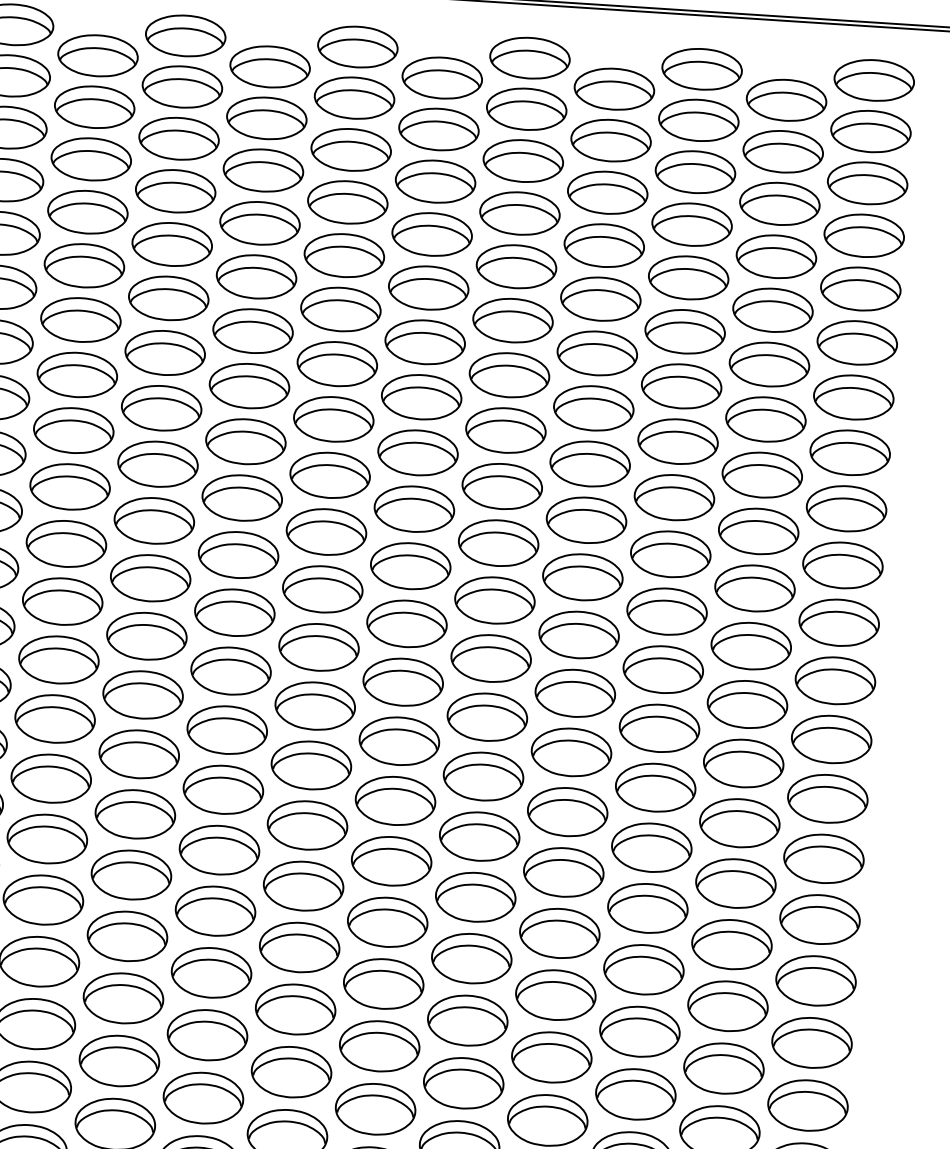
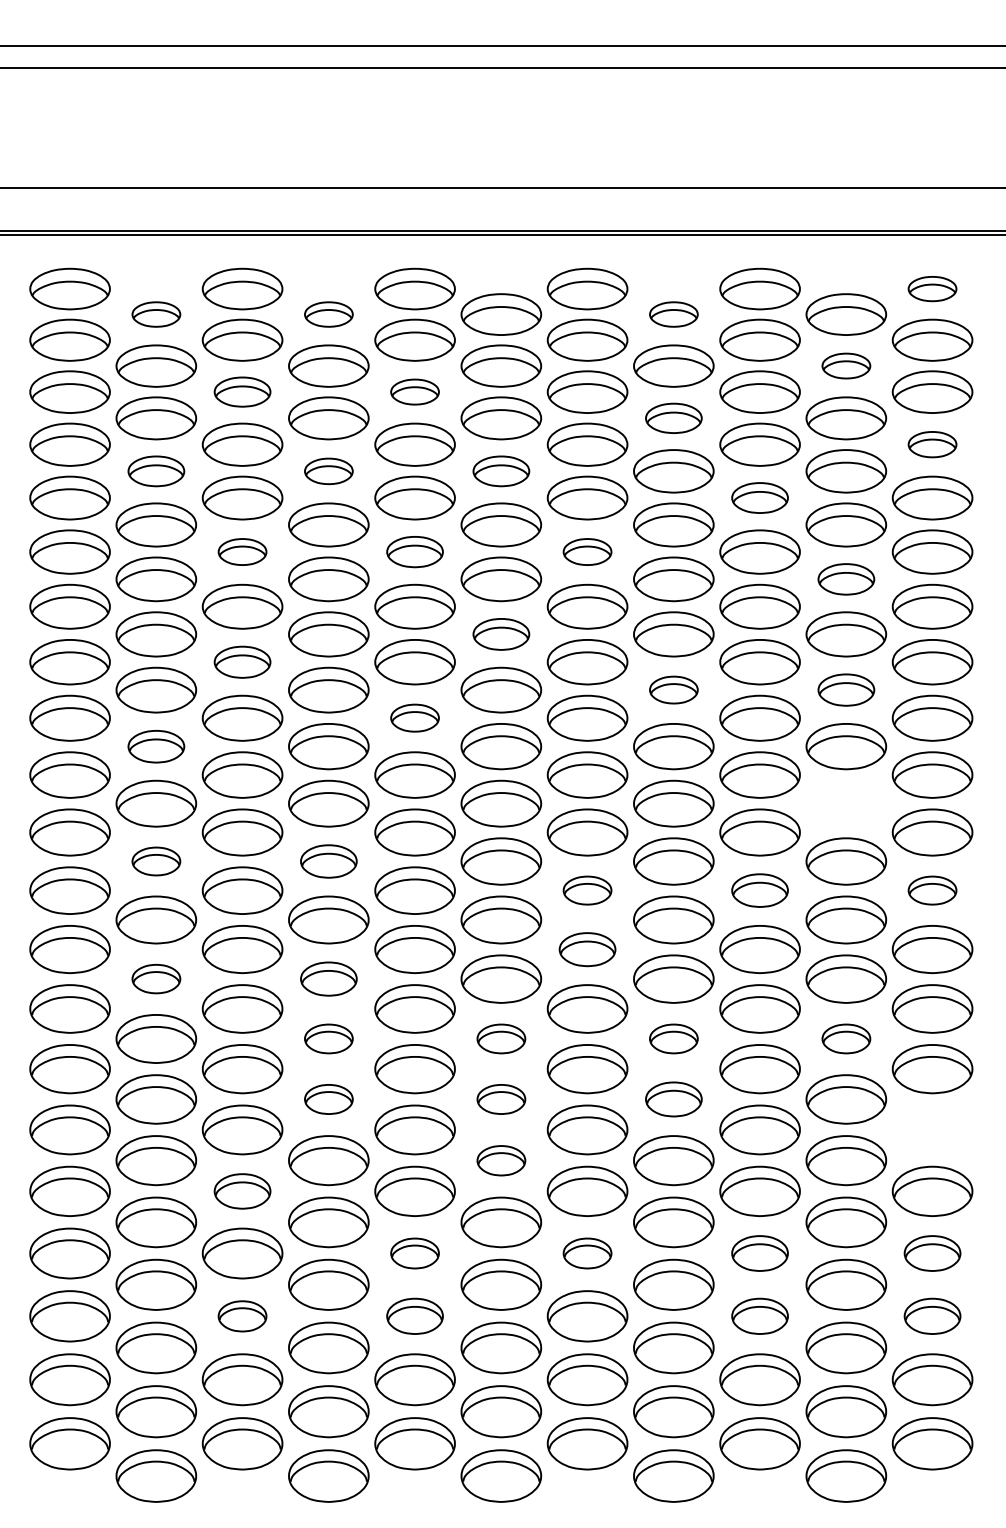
part: (98, 55) -> (156, 314), size x0.6
part: (269, 66) -> (328, 314), size x0.6
part: (874, 79) -> (932, 288), size x0.6
part: (614, 89) -> (673, 314), size x0.6
part: (179, 138) -> (242, 391), size x0.7
part: (350, 149) -> (414, 391), size x0.6
part: (783, 151) -> (846, 365), size x0.6
part: (607, 192) -> (673, 418), size x0.7
part: (88, 212) -> (156, 471), size x0.7
part: (259, 223) -> (328, 471), size x0.6
part: (432, 234) -> (501, 471), size x0.7
part: (864, 235) -> (932, 444), size x0.6
part: (688, 277) -> (759, 497), size x0.7
part: (168, 297) -> (242, 551), size x0.6
part: (340, 308) -> (414, 551), size x0.7
part: (512, 320) -> (587, 551), size x0.6
part: (769, 364) -> (846, 579), size x0.7
part: (421, 397) -> (501, 634), size x0.7
part: (161, 408) -> (242, 662), size x0.7
part: (589, 463) -> (673, 689), size x0.6
part: (329, 474) -> (414, 717), size x0.6
part: (762, 474) -> (846, 689), size x0.7
part: (70, 486) -> (156, 746), size x0.7
part: (755, 588) -> (846, 803), removed
part: (62, 601) -> (156, 861), size x0.6
part: (234, 612) -> (328, 861), size x0.7
part: (491, 658) -> (587, 890), size x0.6
part: (662, 669) -> (759, 890), size x0.7
part: (835, 680) -> (932, 890), size x0.6
part: (487, 717) -> (587, 949), size x0.7
part: (55, 718) -> (156, 978), size x0.6
part: (226, 729) -> (328, 978), size x0.7
part: (223, 789) -> (328, 1038), size x0.6
part: (395, 800) -> (501, 1038), size x0.6
part: (567, 811) -> (673, 1038), size x0.6
part: (740, 822) -> (846, 1038), size x0.6
part: (219, 850) -> (328, 1099), size x0.6
part: (391, 861) -> (501, 1099), size x0.6
part: (563, 872) -> (673, 1099), size x0.7
part: (819, 919) -> (932, 1129), removed
part: (387, 922) -> (501, 1160), size x0.6
part: (127, 936) -> (242, 1191), size x0.7
part: (295, 1009) -> (414, 1253), size x0.6
part: (467, 1020) -> (587, 1253), size x0.6
part: (639, 1031) -> (759, 1253), size x0.7
part: (811, 1042) -> (932, 1253), size x0.7
part: (119, 1061) -> (242, 1316), size x0.6
part: (290, 1072) -> (414, 1316), size x0.7
part: (635, 1094) -> (759, 1316), size x0.7
part: (807, 1105) -> (932, 1316), size x0.7

